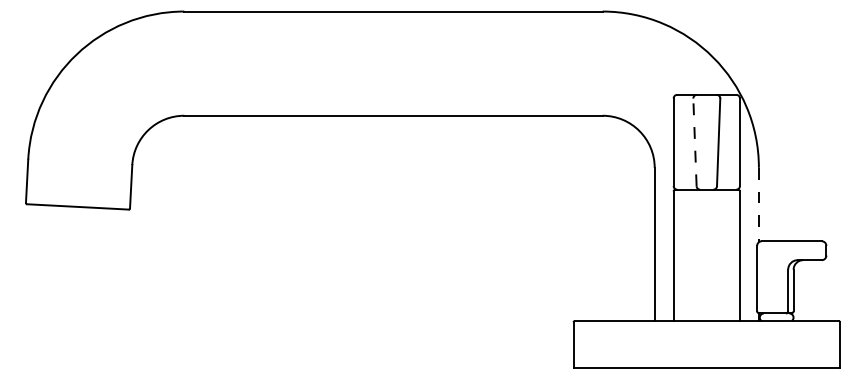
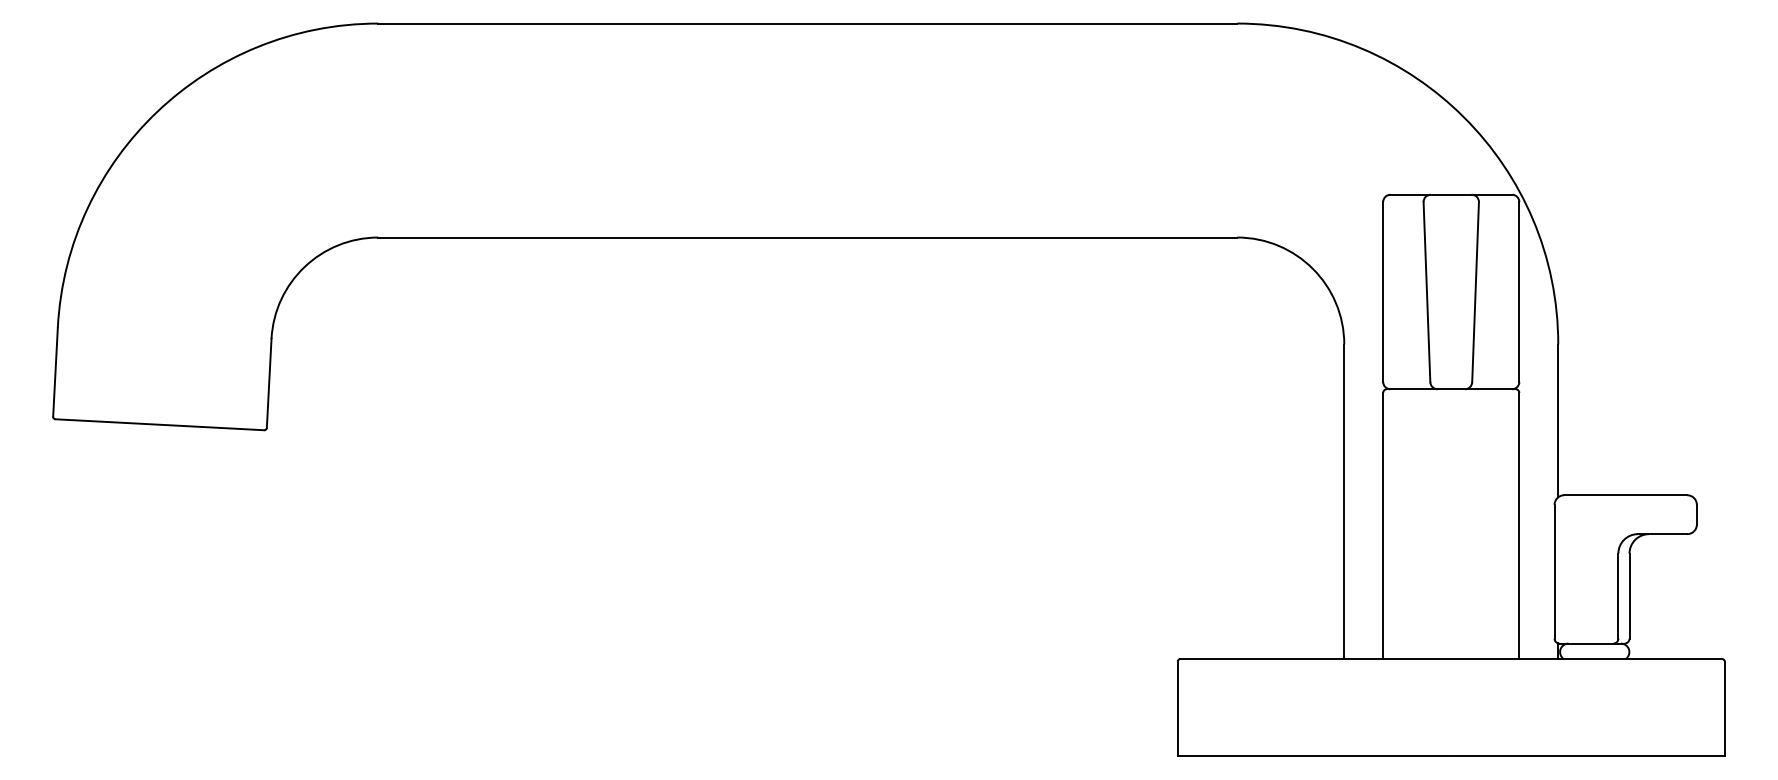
line: (694, 142) -> (1425, 292), dashed -> solid
line: (758, 205) -> (1557, 421), dashed -> solid

